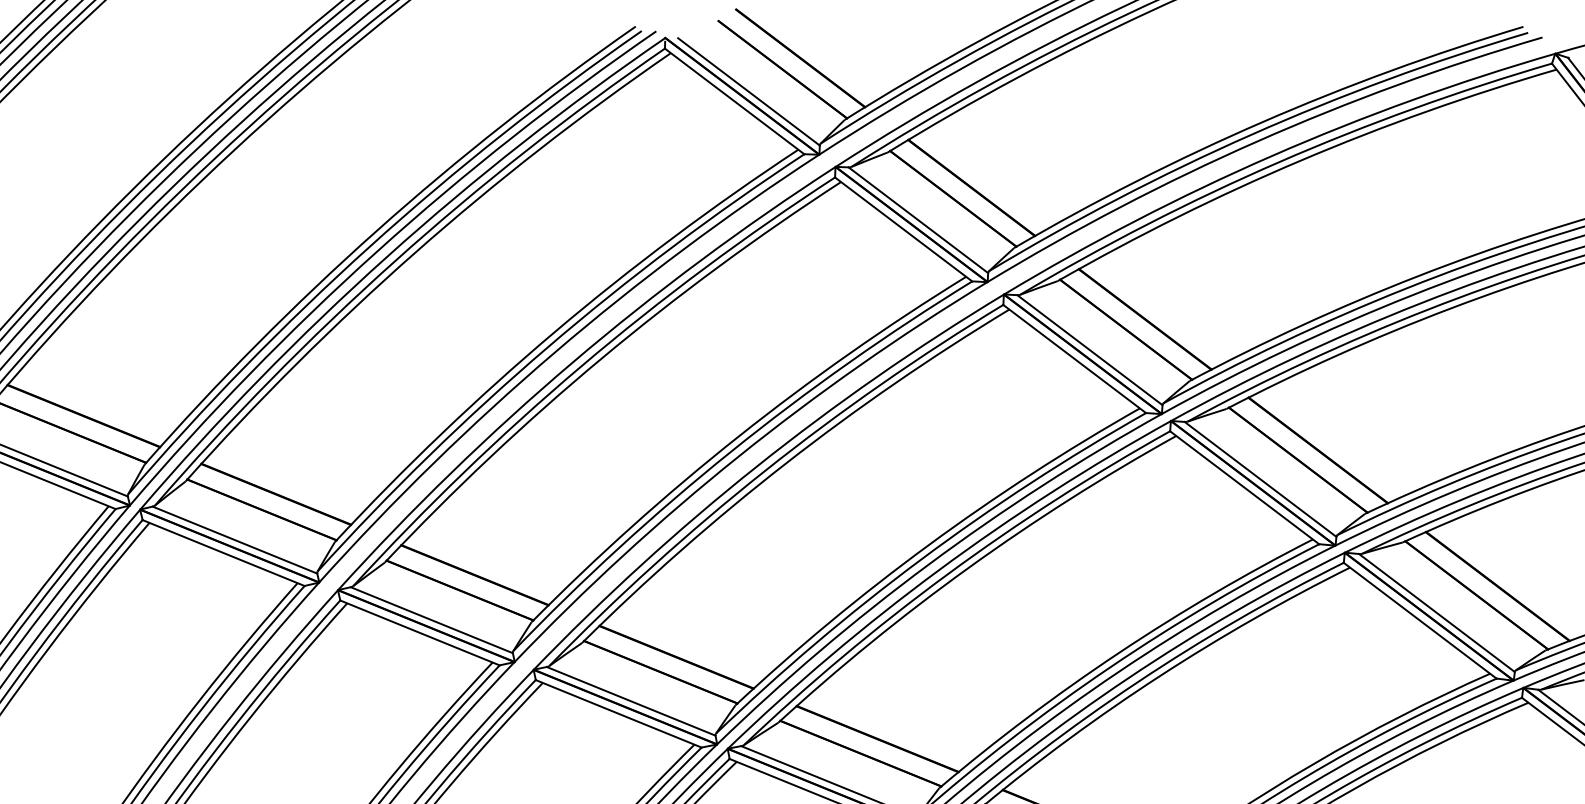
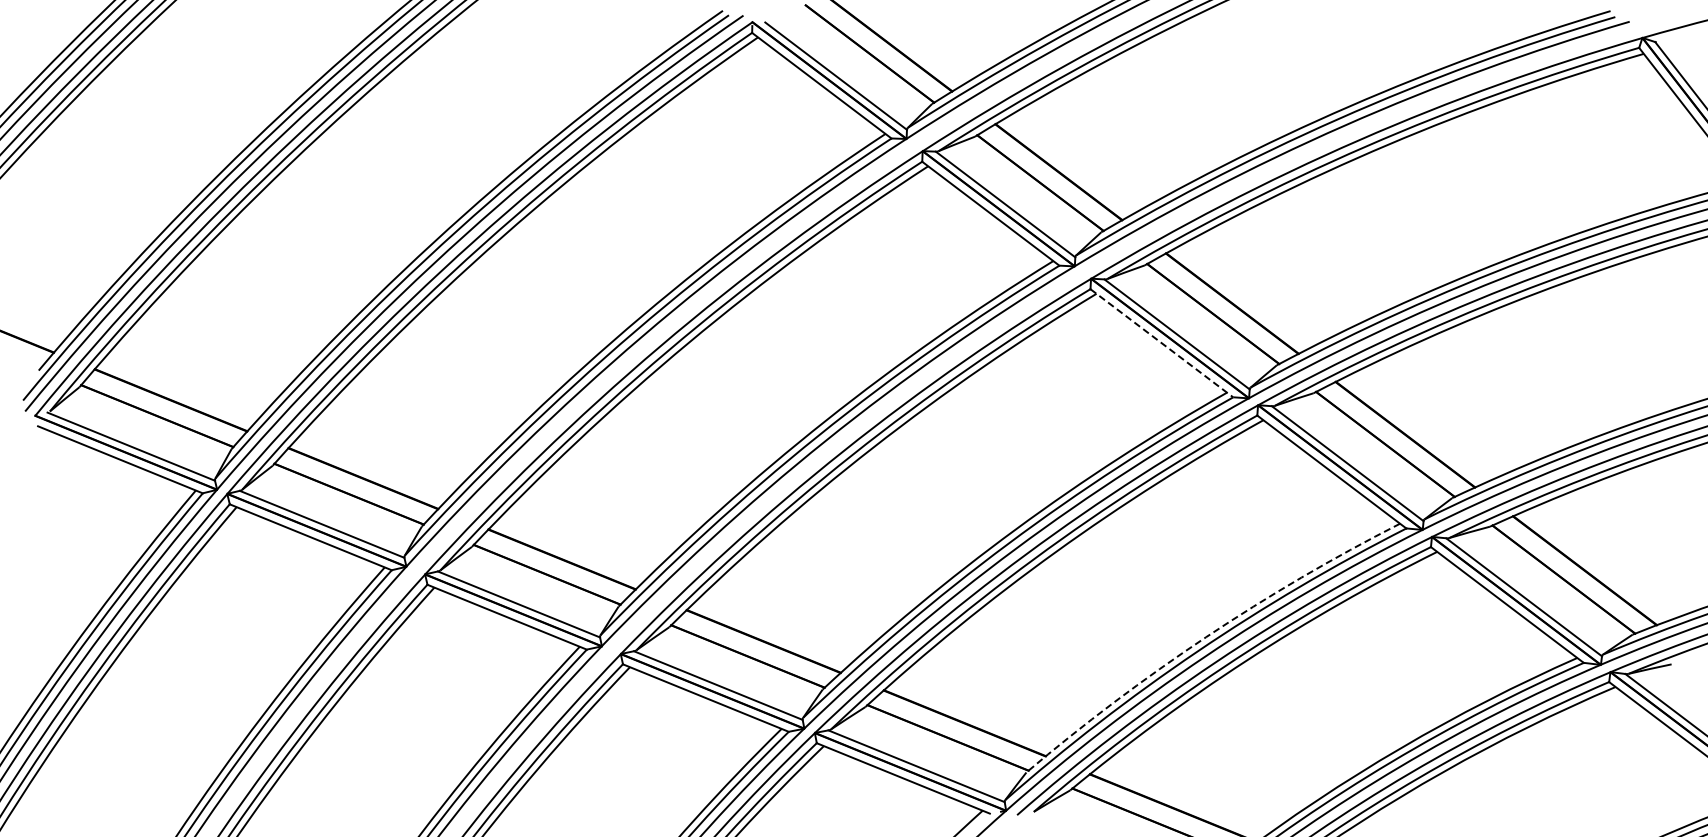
line: (1075, 359) -> (1162, 343), solid -> dashed
arc: (1119, 653) -> (1206, 637), solid -> dashed

